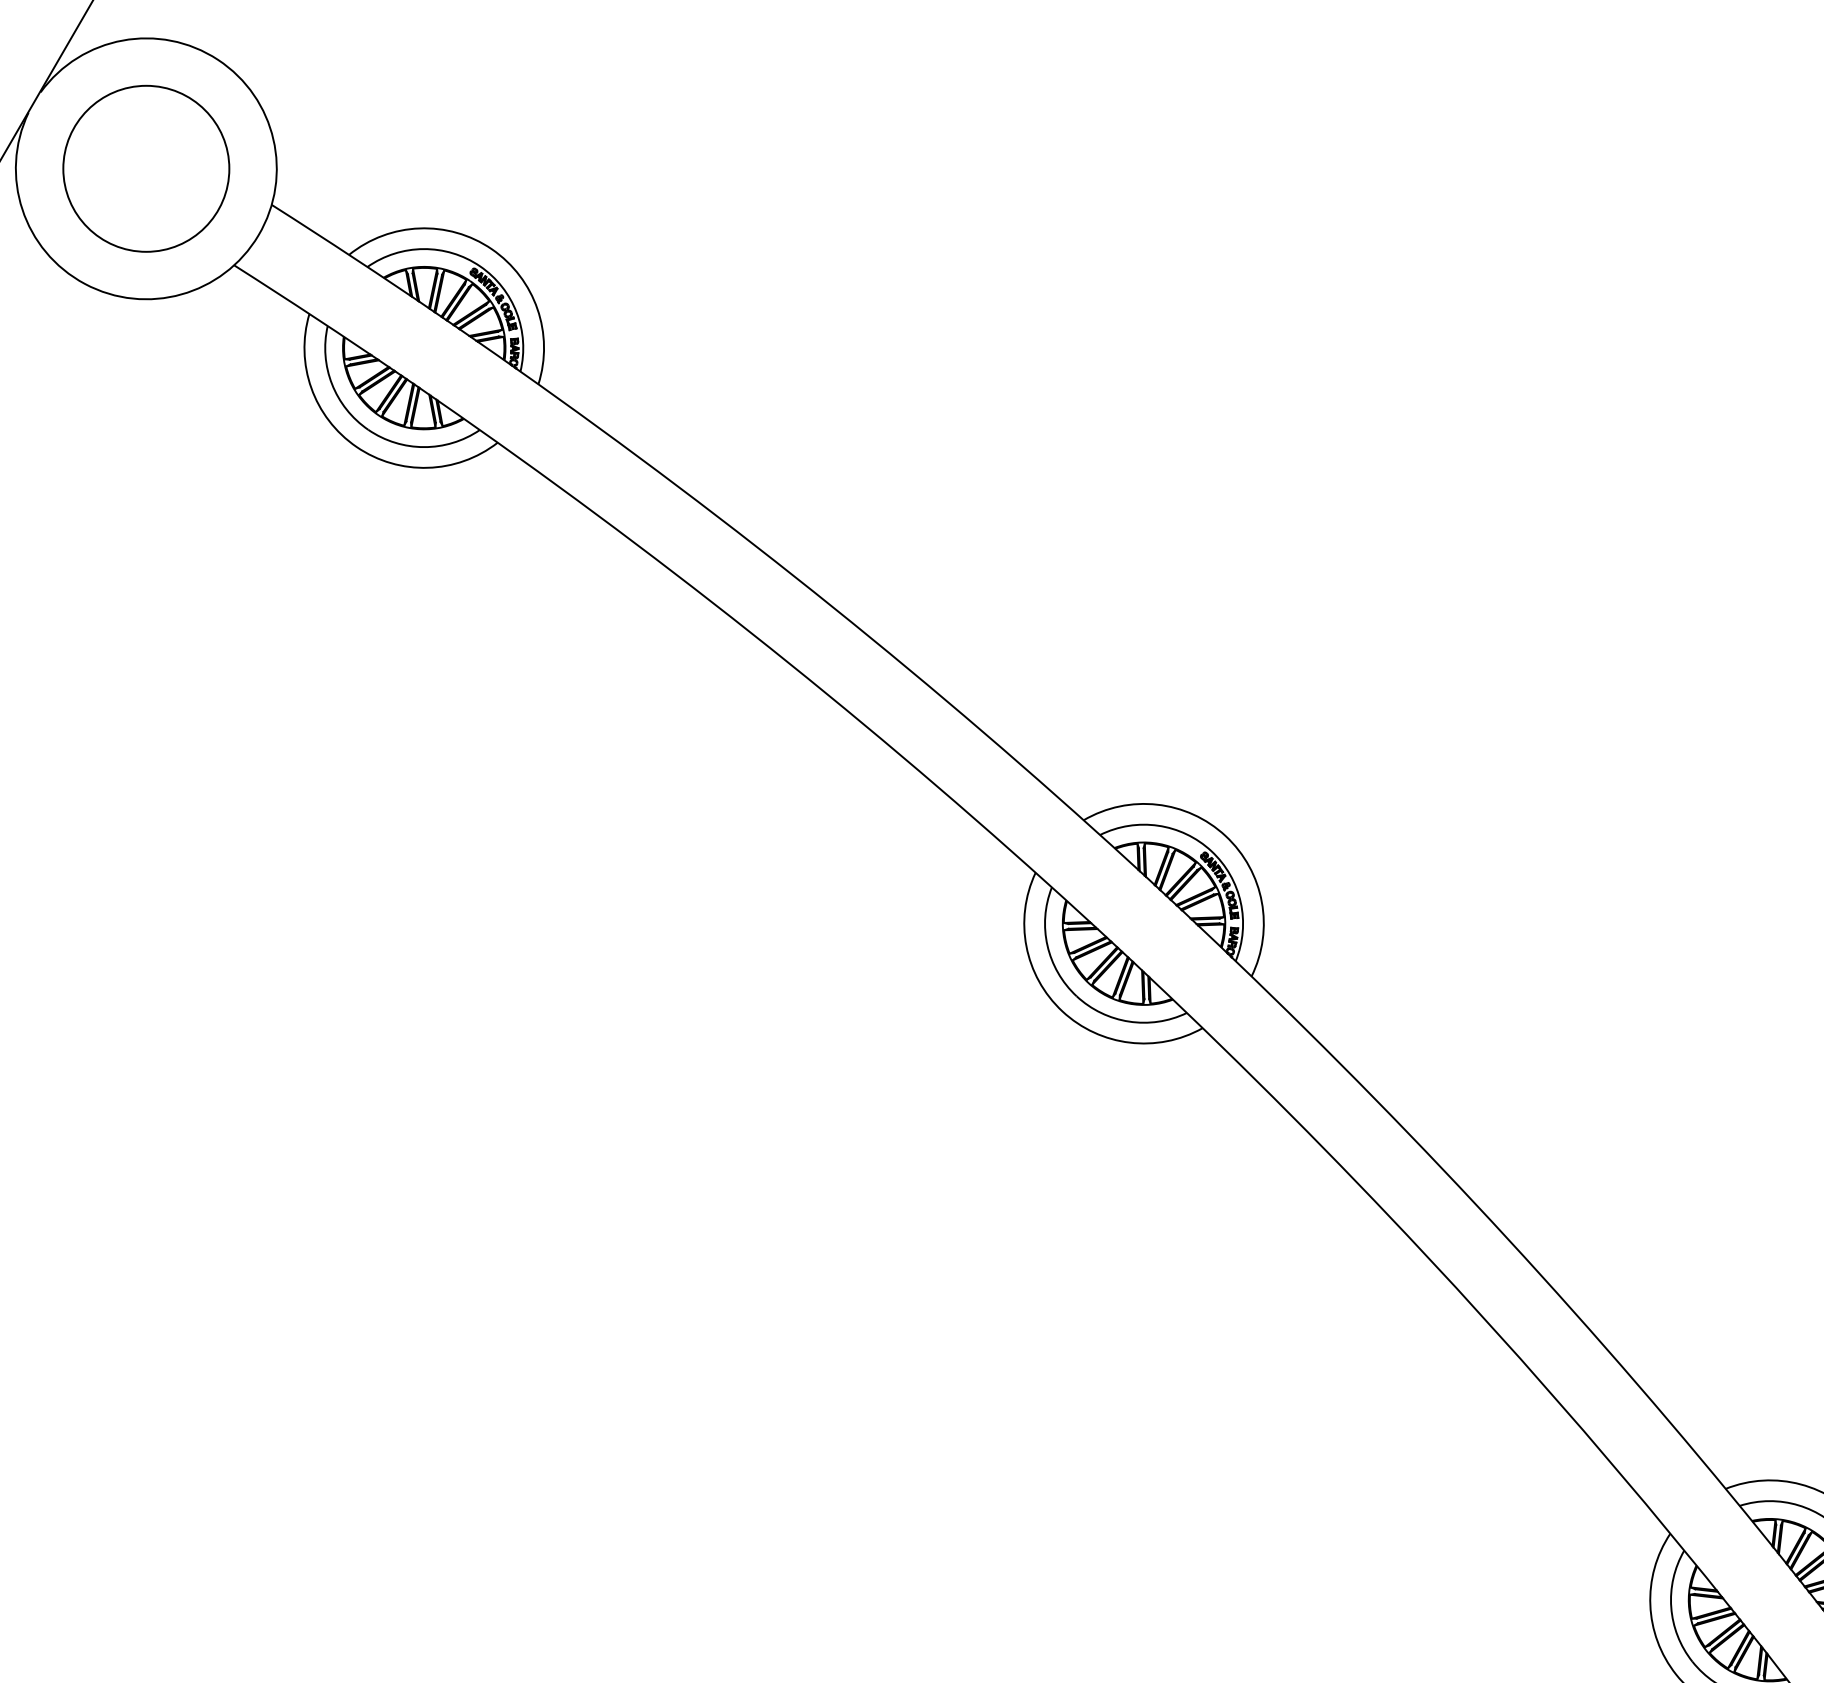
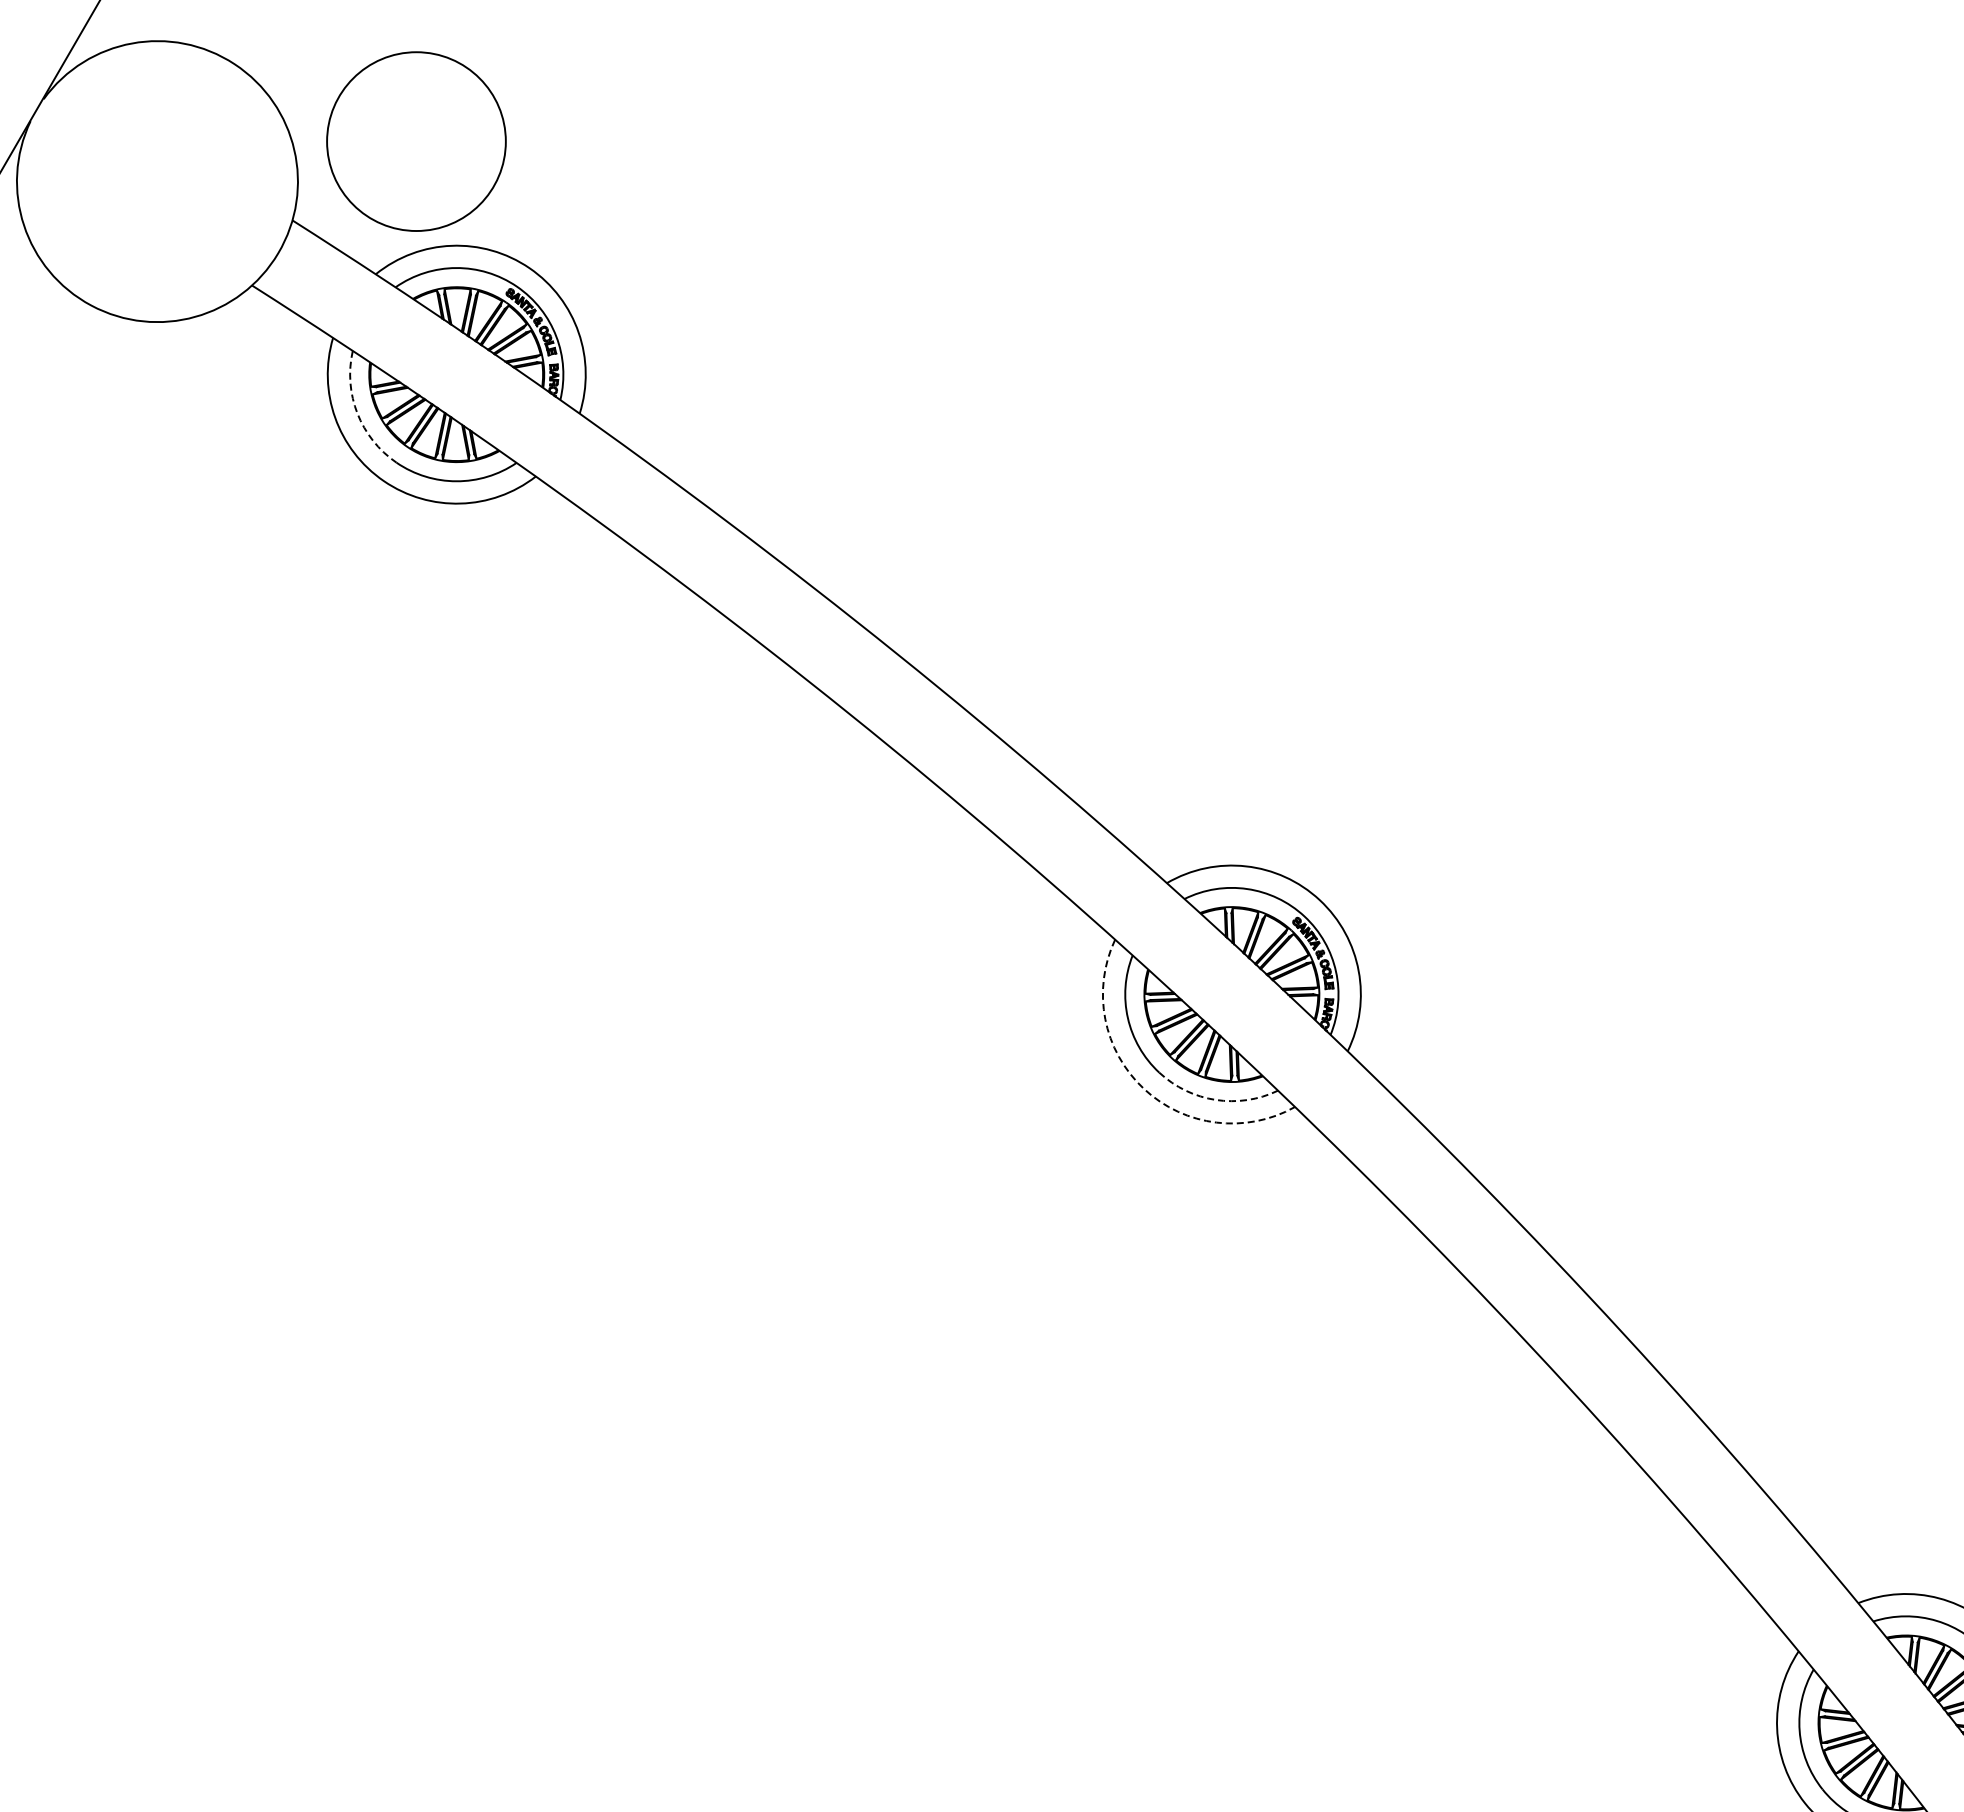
circle: (146, 168) -> (416, 141), moved
arc: (332, 384) -> (357, 413), solid -> dashed
arc: (1062, 1010) -> (1144, 1088), solid -> dashed
arc: (1128, 1021) -> (1215, 1099), solid -> dashed

